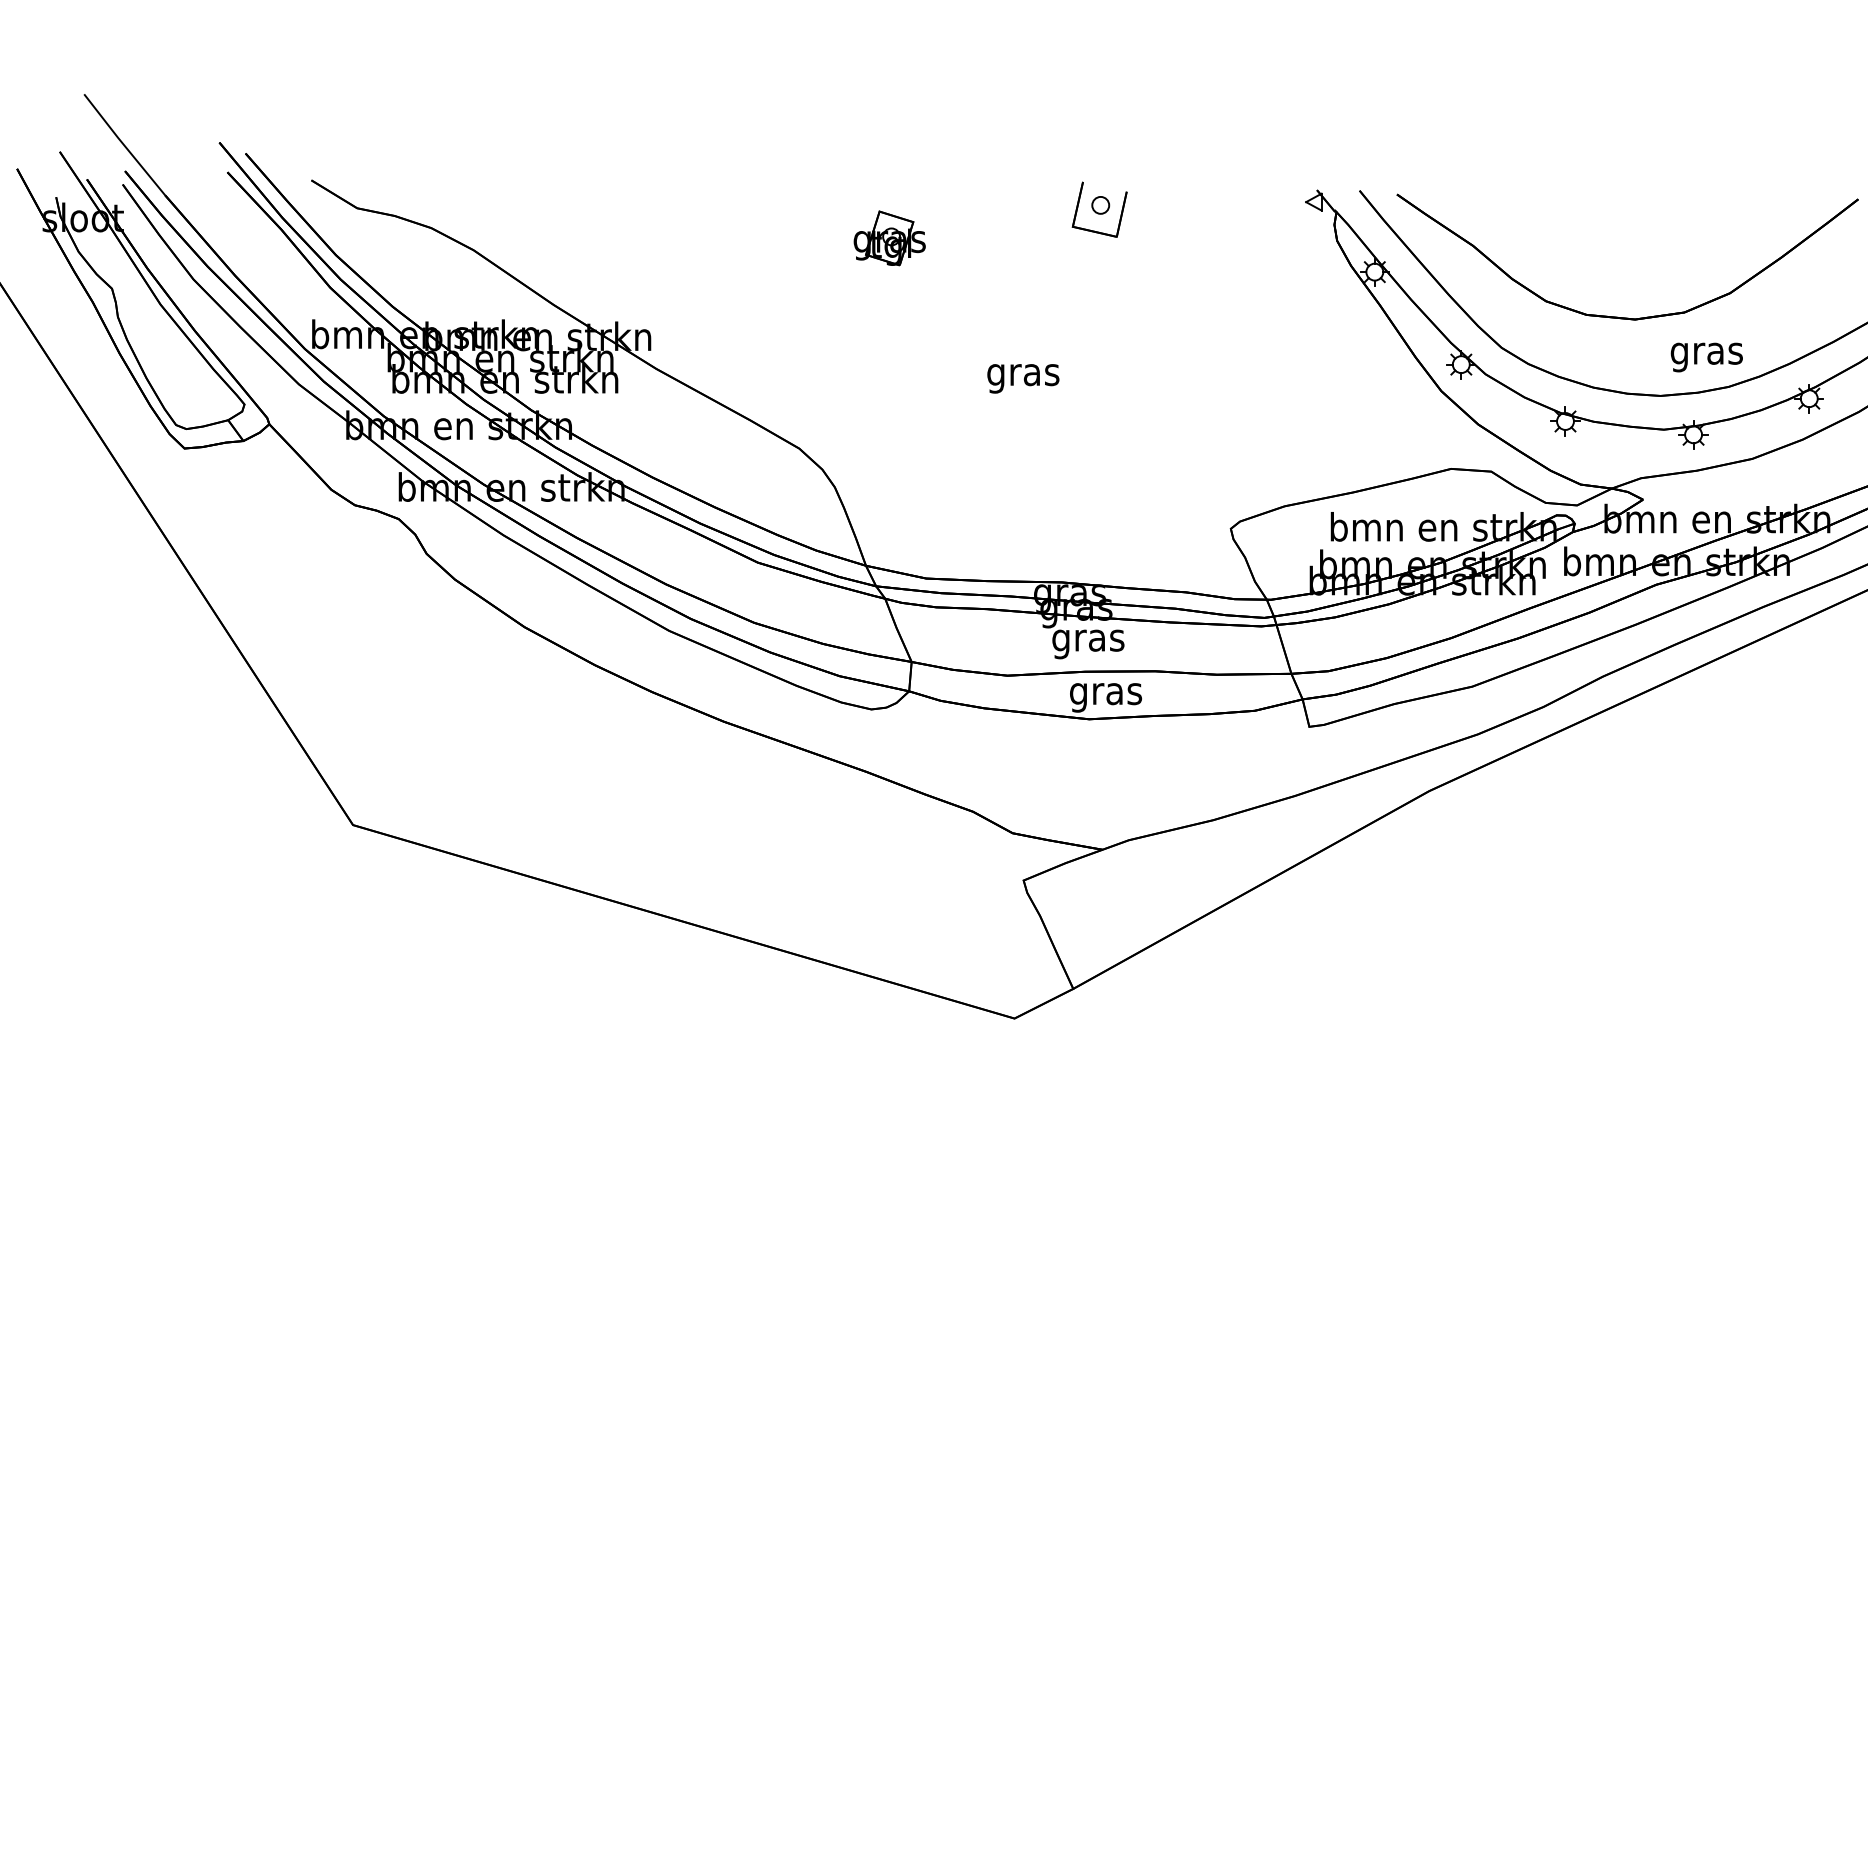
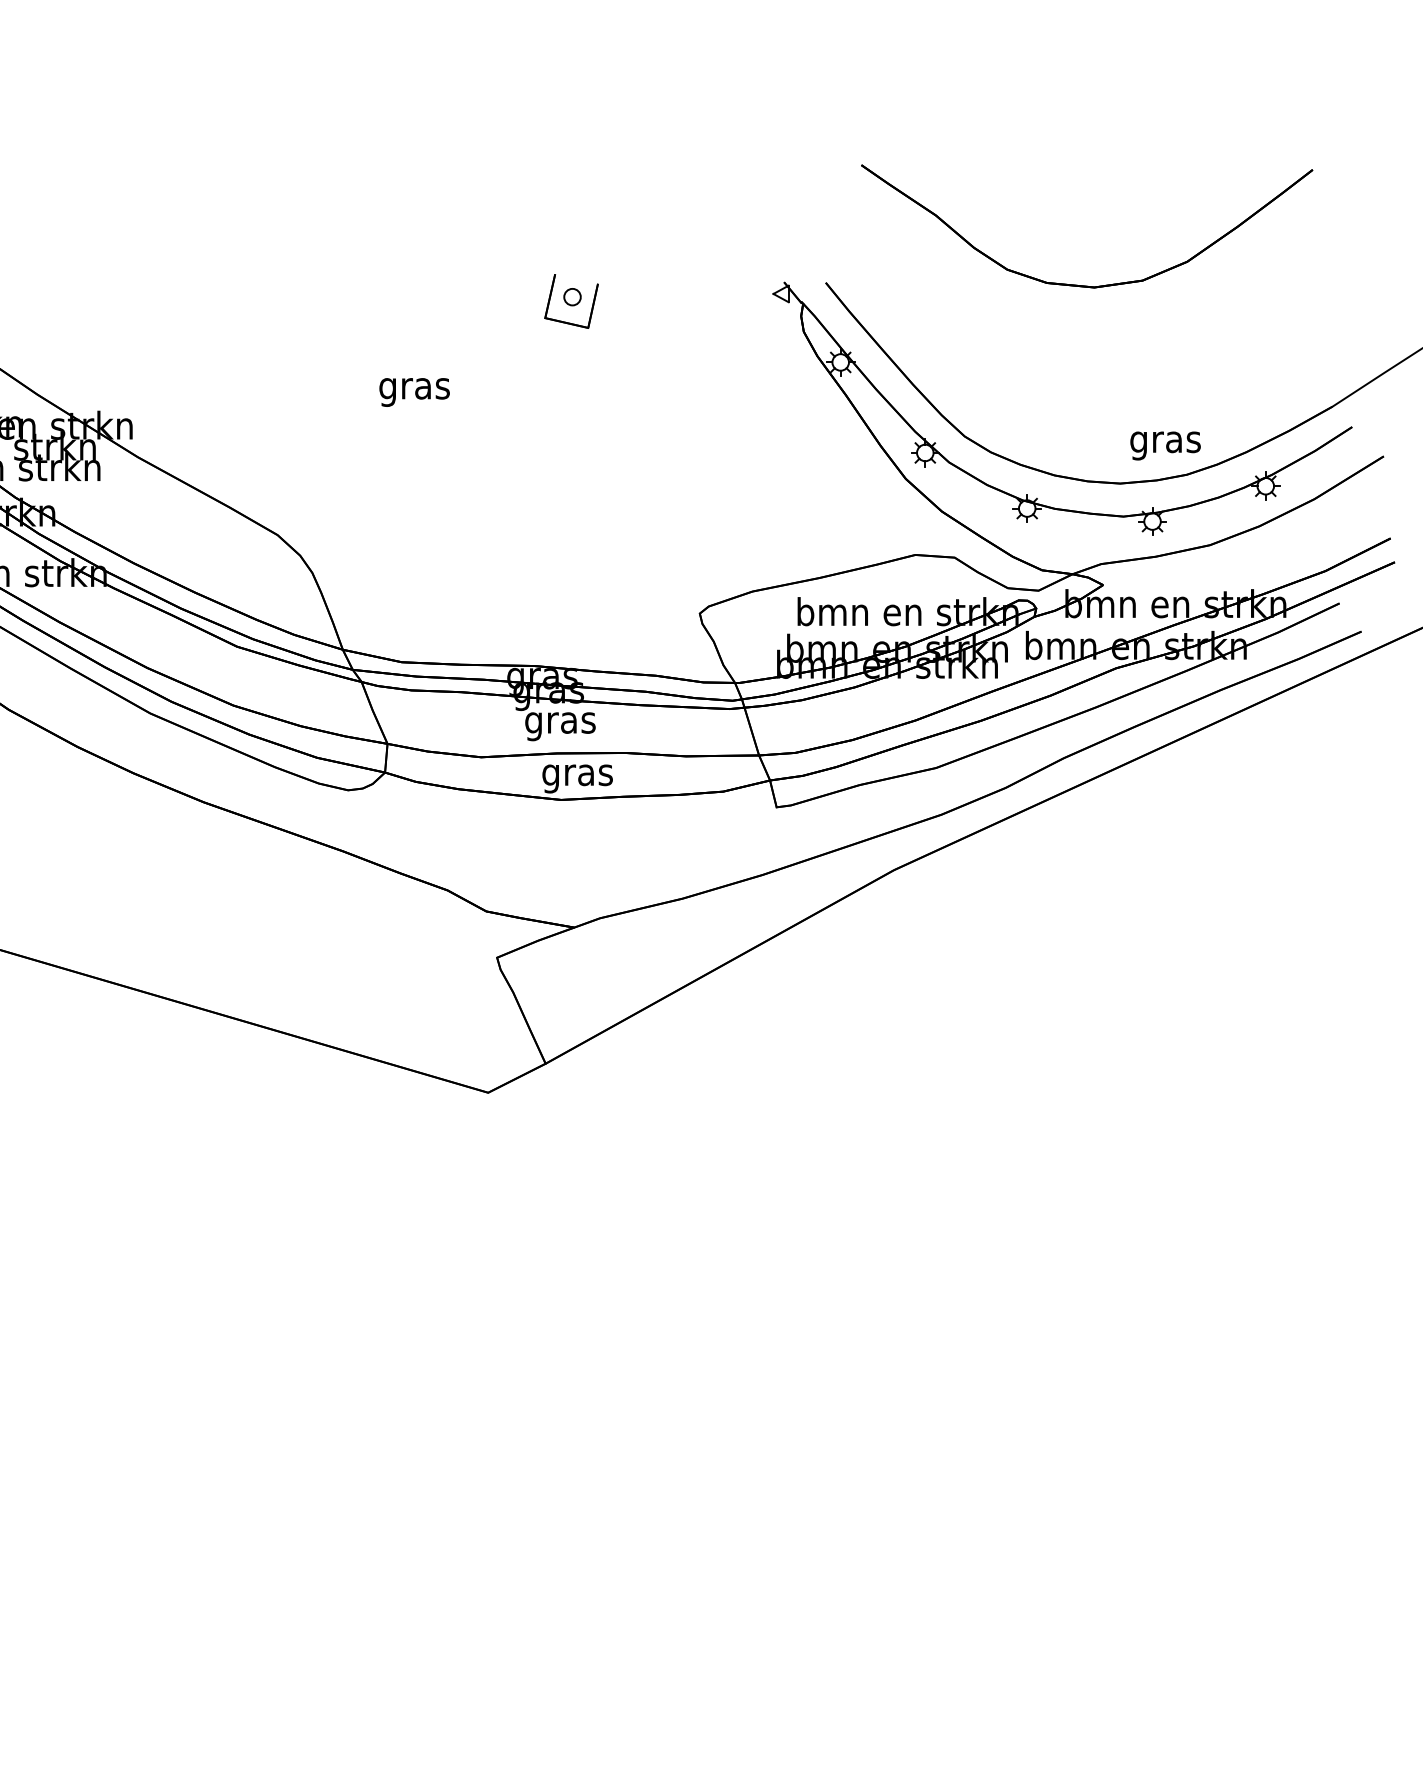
part: (889, 238) -> (365, 329), removed
part: (1617, 316) -> (1077, 284), moved
text: (1023, 378) -> (414, 392), moved

